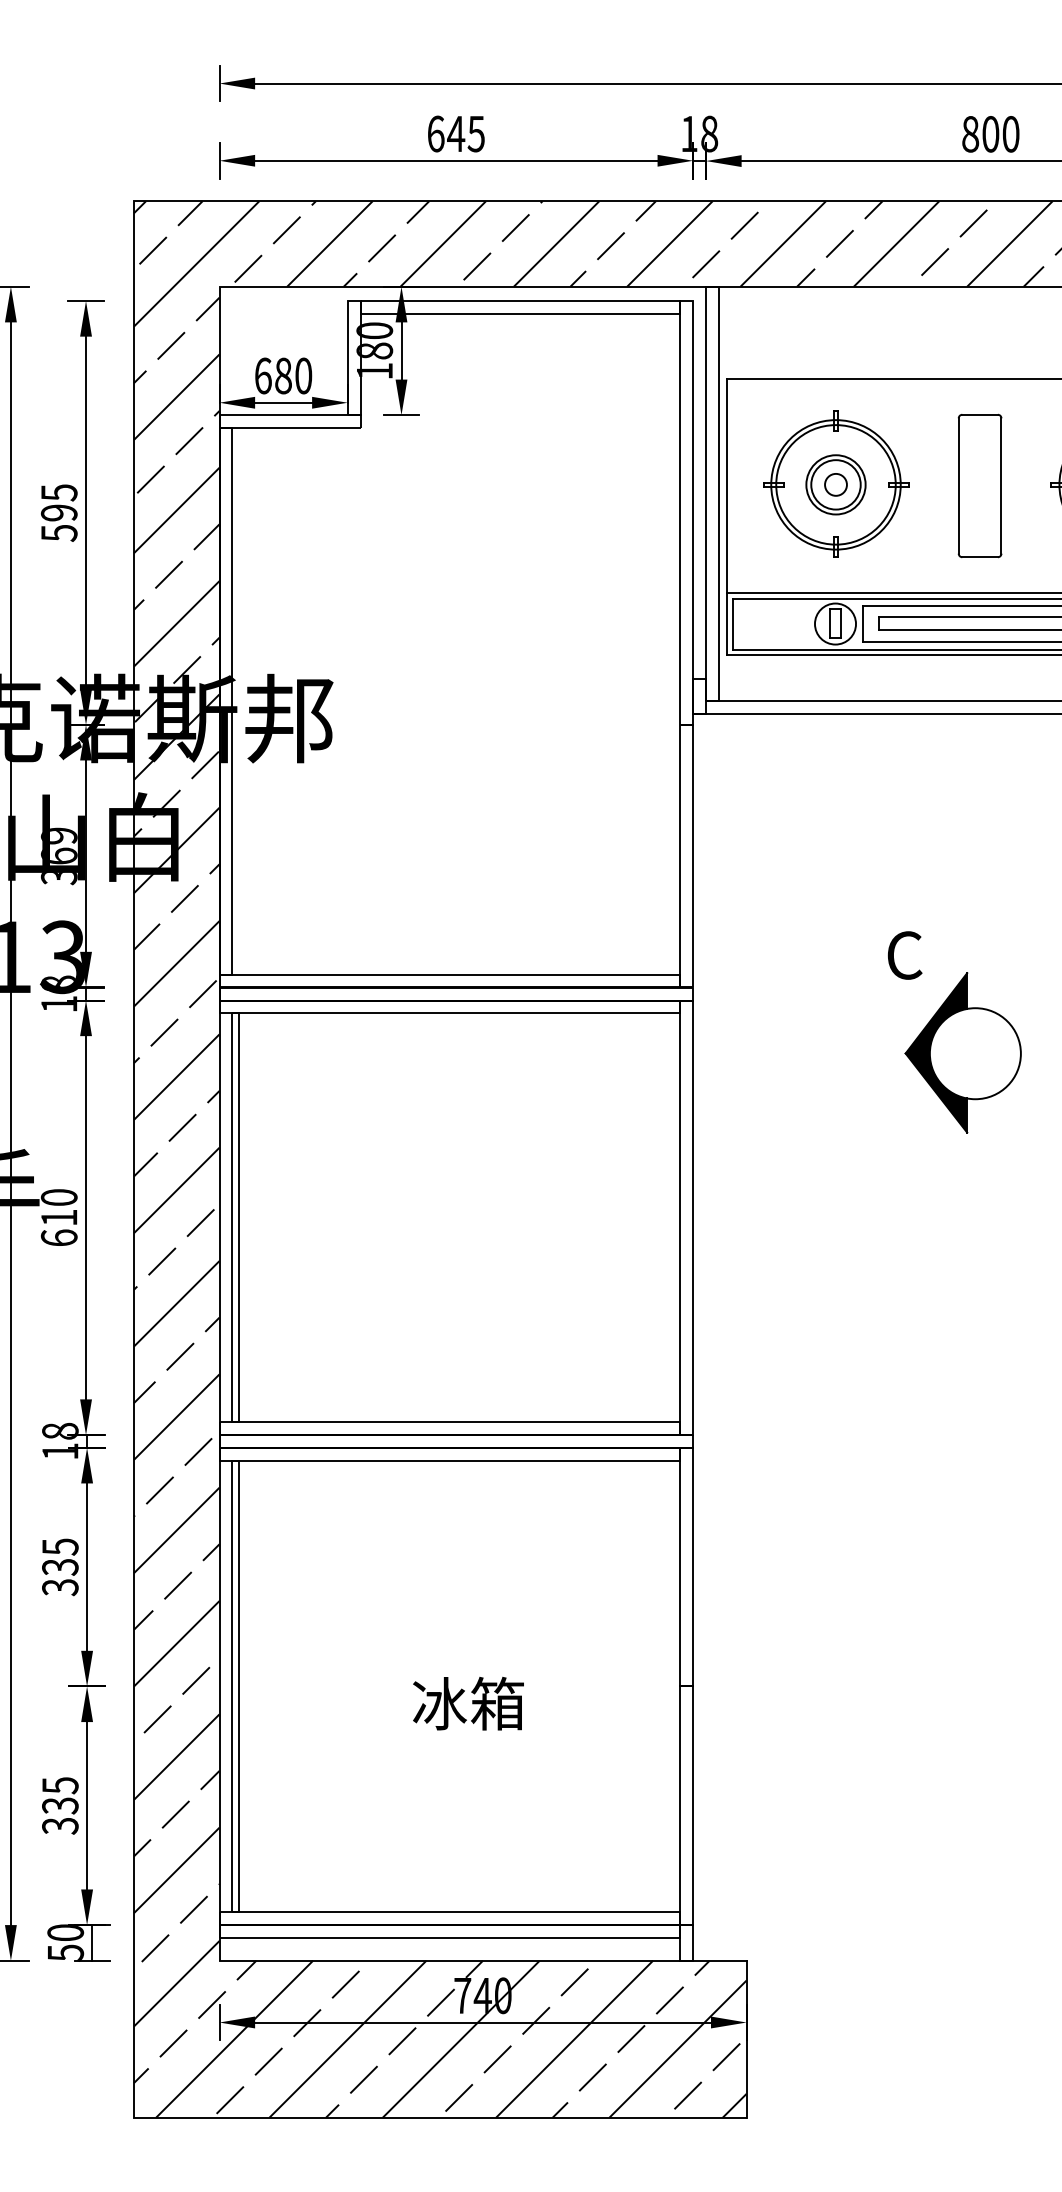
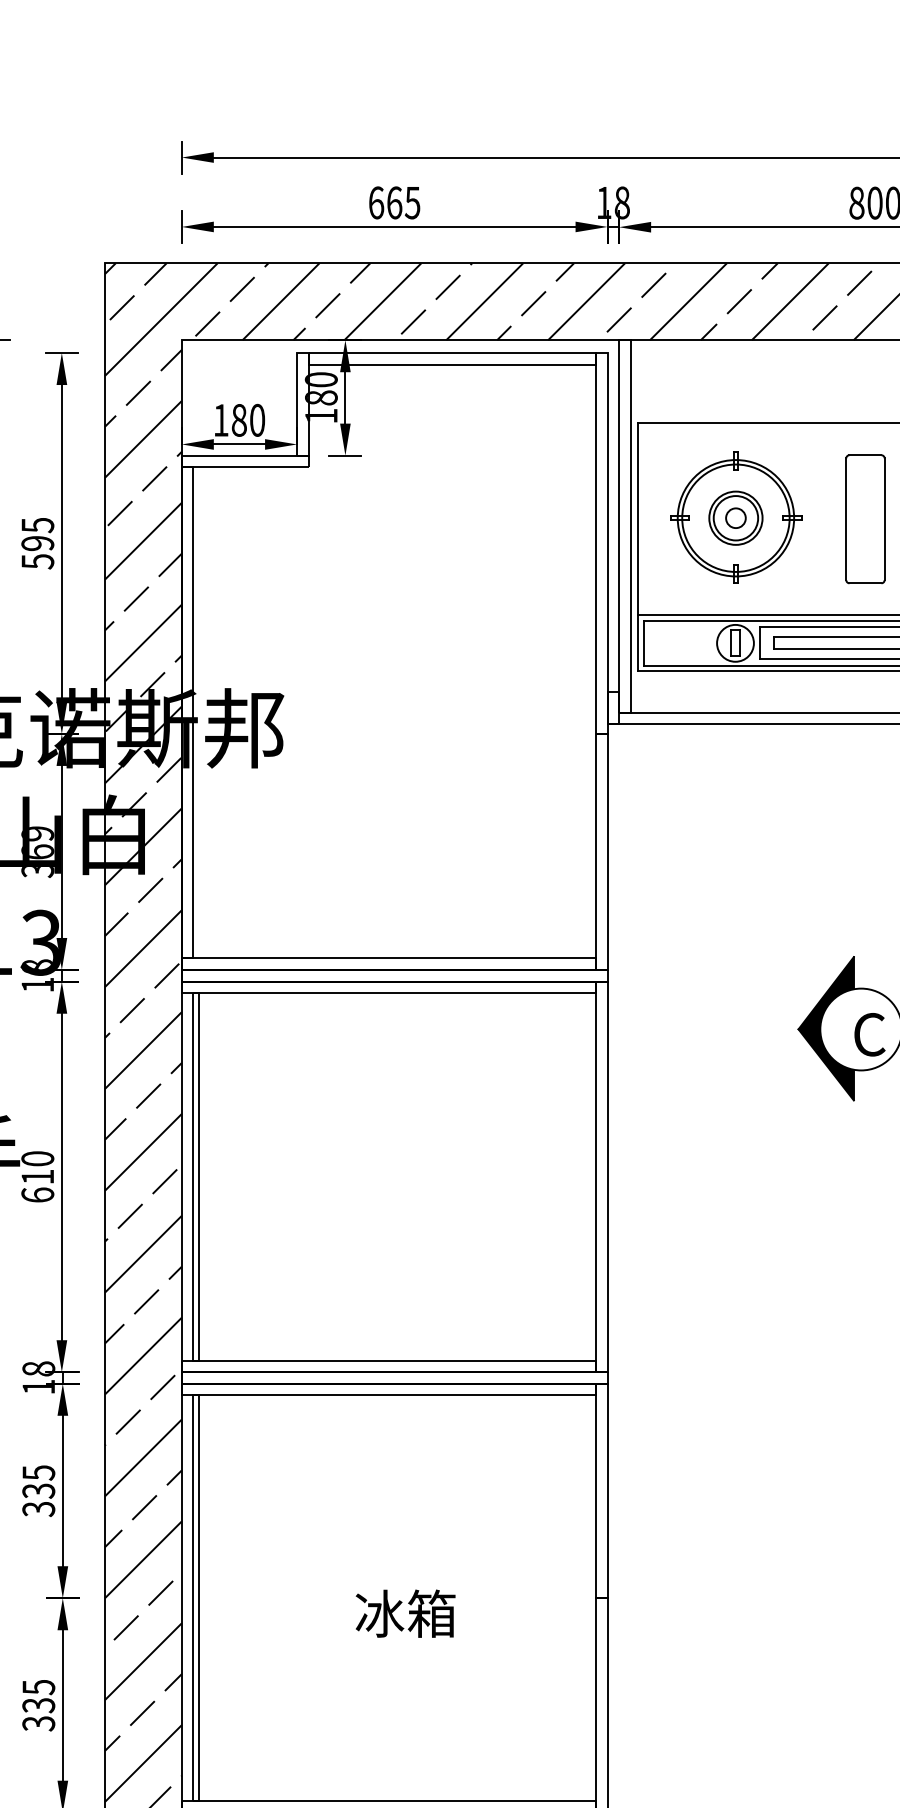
text: (456, 133) -> (394, 202), 645 -> 665
text: (263, 375) -> (221, 419), 680 -> 180
text: (905, 955) -> (870, 1034), moved

